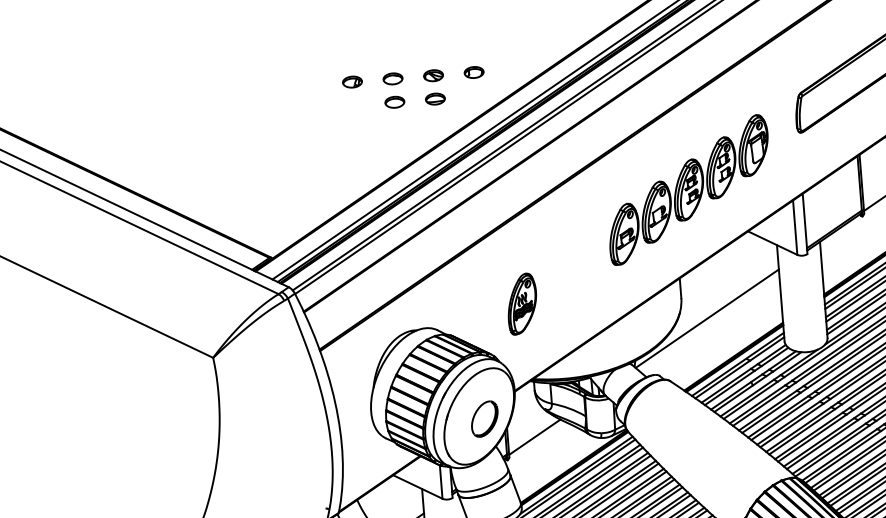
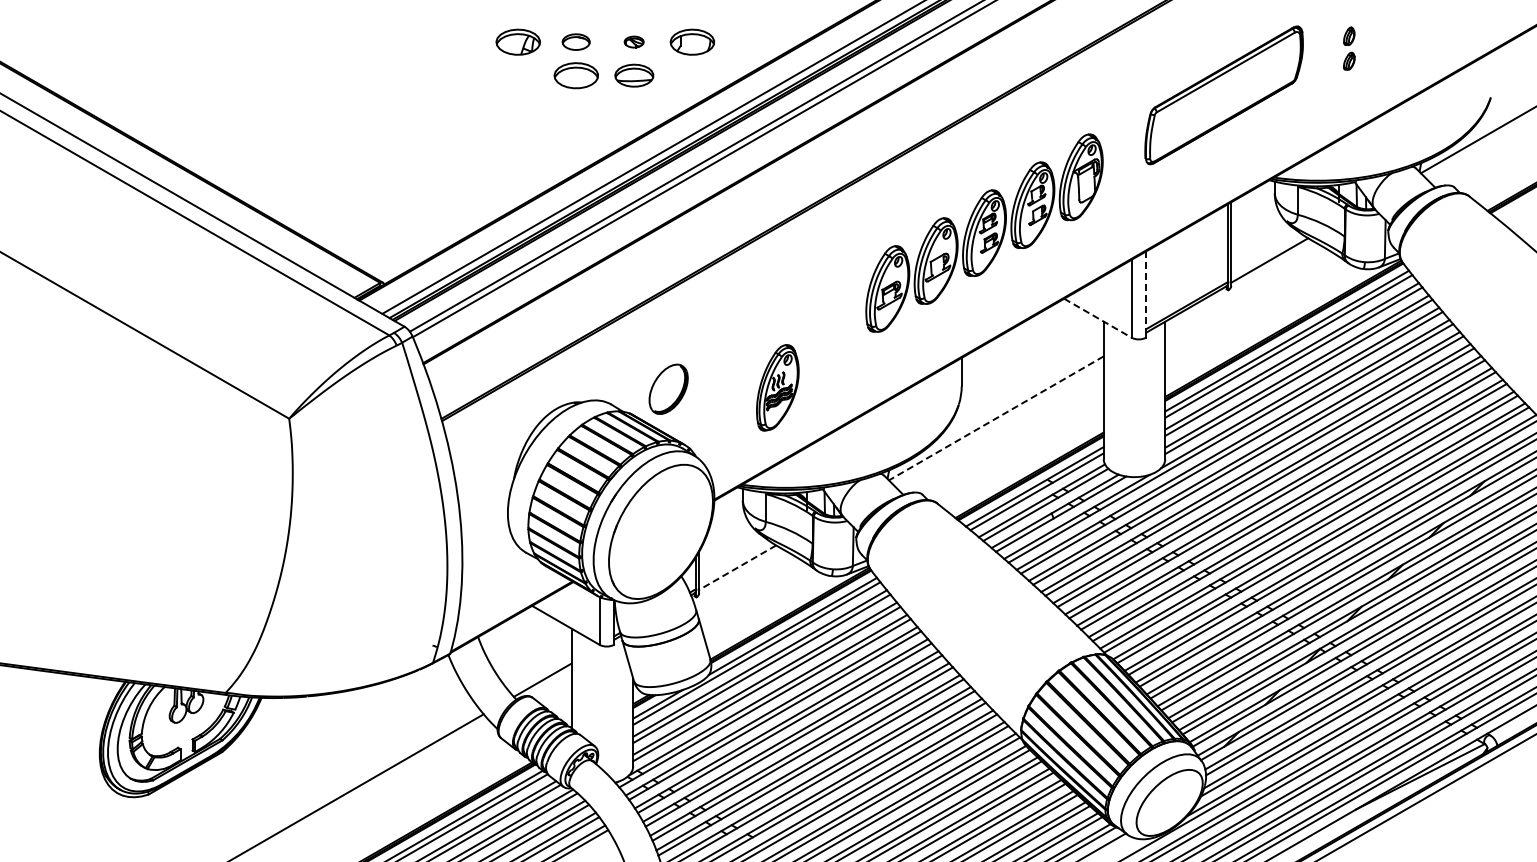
part: (473, 72) -> (691, 41), size x1.6
part: (433, 75) -> (633, 41), size x0.7
part: (351, 81) -> (517, 41), size x1.6
part: (434, 99) -> (633, 75), size x1.4
part: (394, 102) -> (575, 75), size x1.6
line: (805, 221) -> (1146, 290), solid -> dashed
line: (772, 243) -> (1097, 318), solid -> dashed
part: (522, 303) -> (777, 387), moved
line: (706, 318) -> (995, 418), solid -> dashed
part: (484, 418) -> (668, 388), moved
line: (534, 437) -> (737, 567), solid -> dashed

